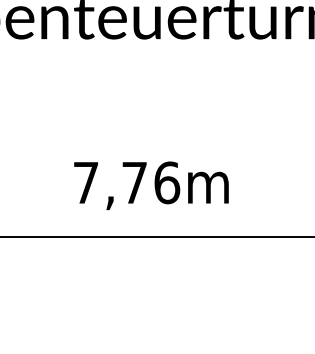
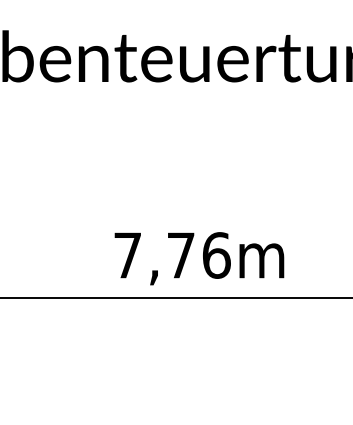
text: (151, 185) -> (199, 258), moved

